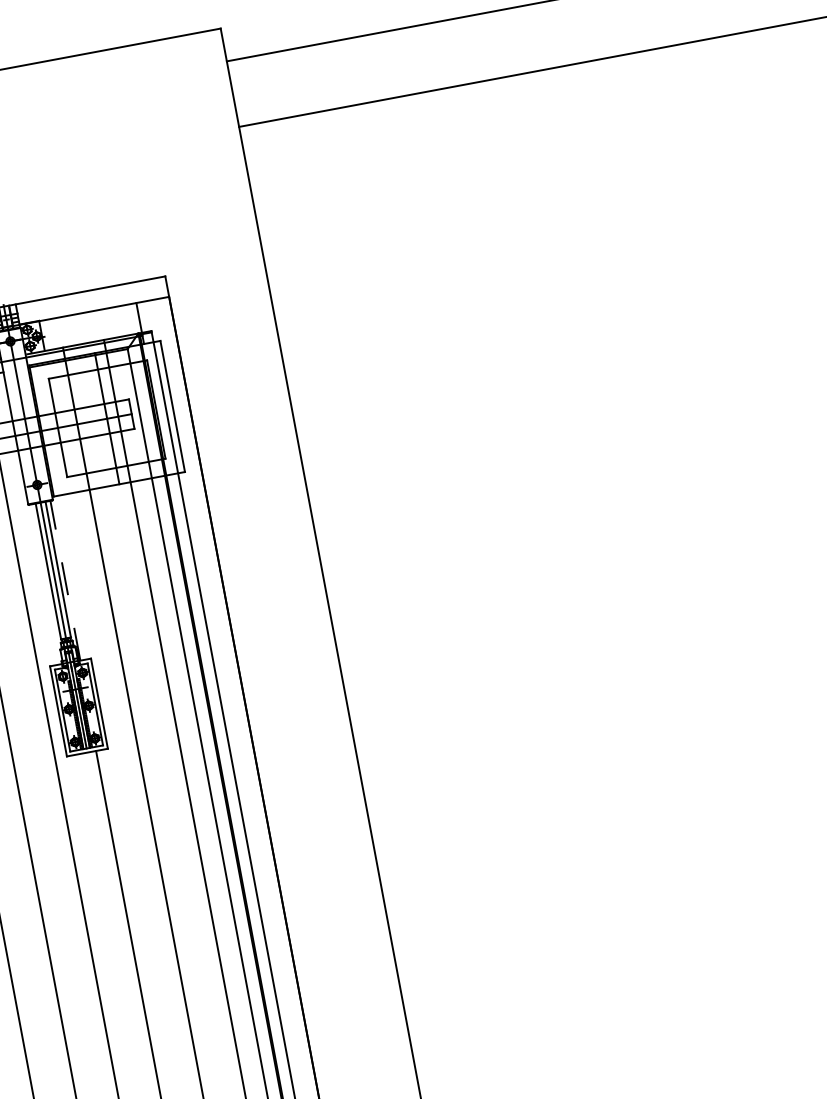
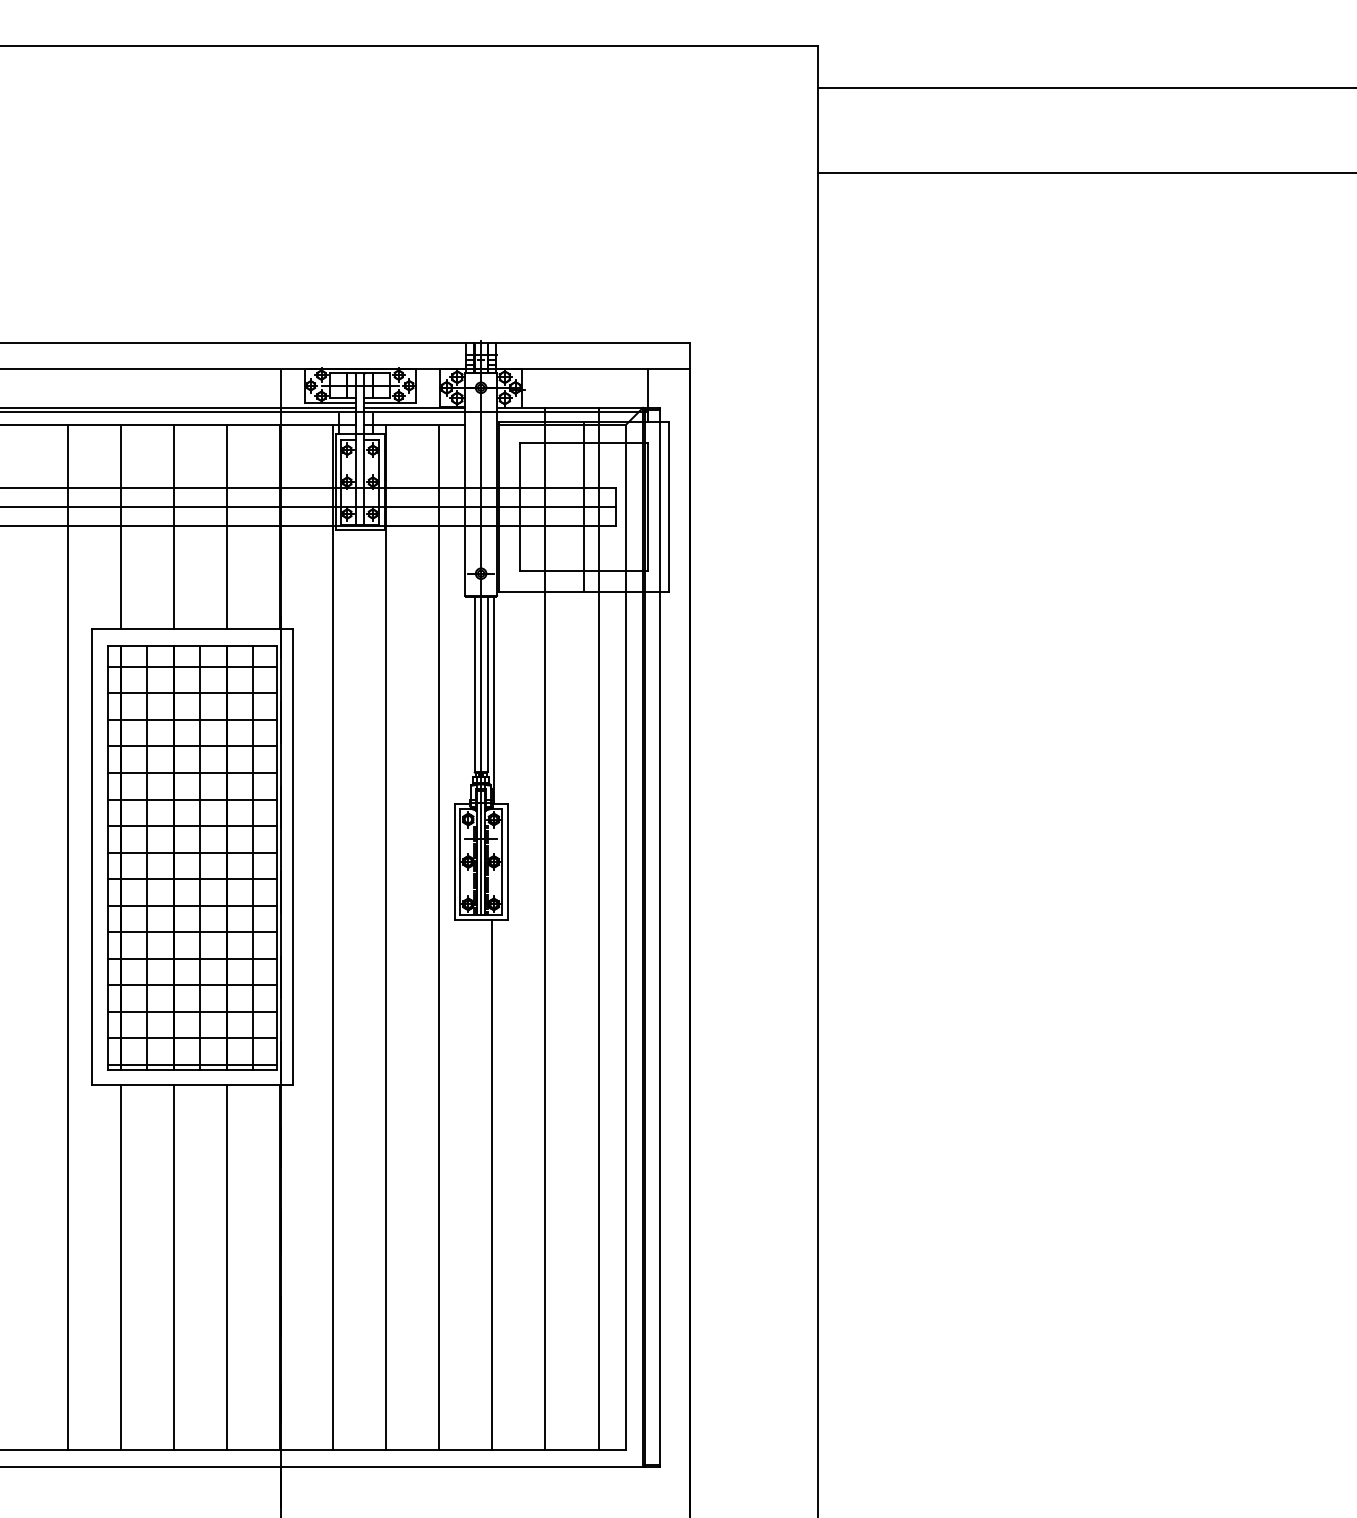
line: (65, 580) -> (493, 699), dashed -> solid

